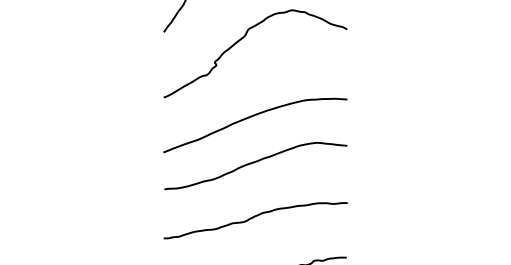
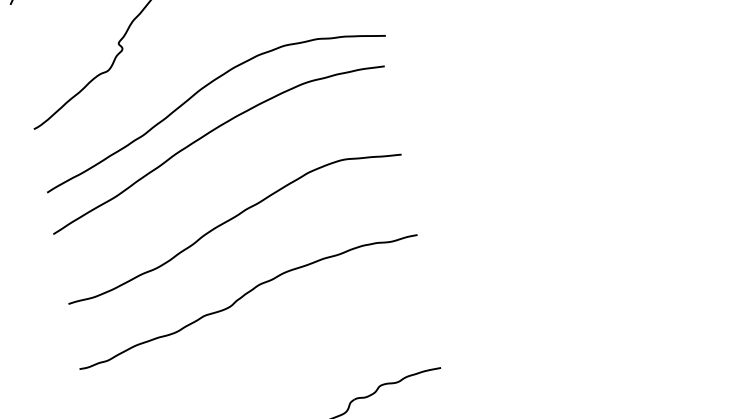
curve: (252, 94) -> (202, 91), added
curve: (253, 218) -> (243, 298), moved

